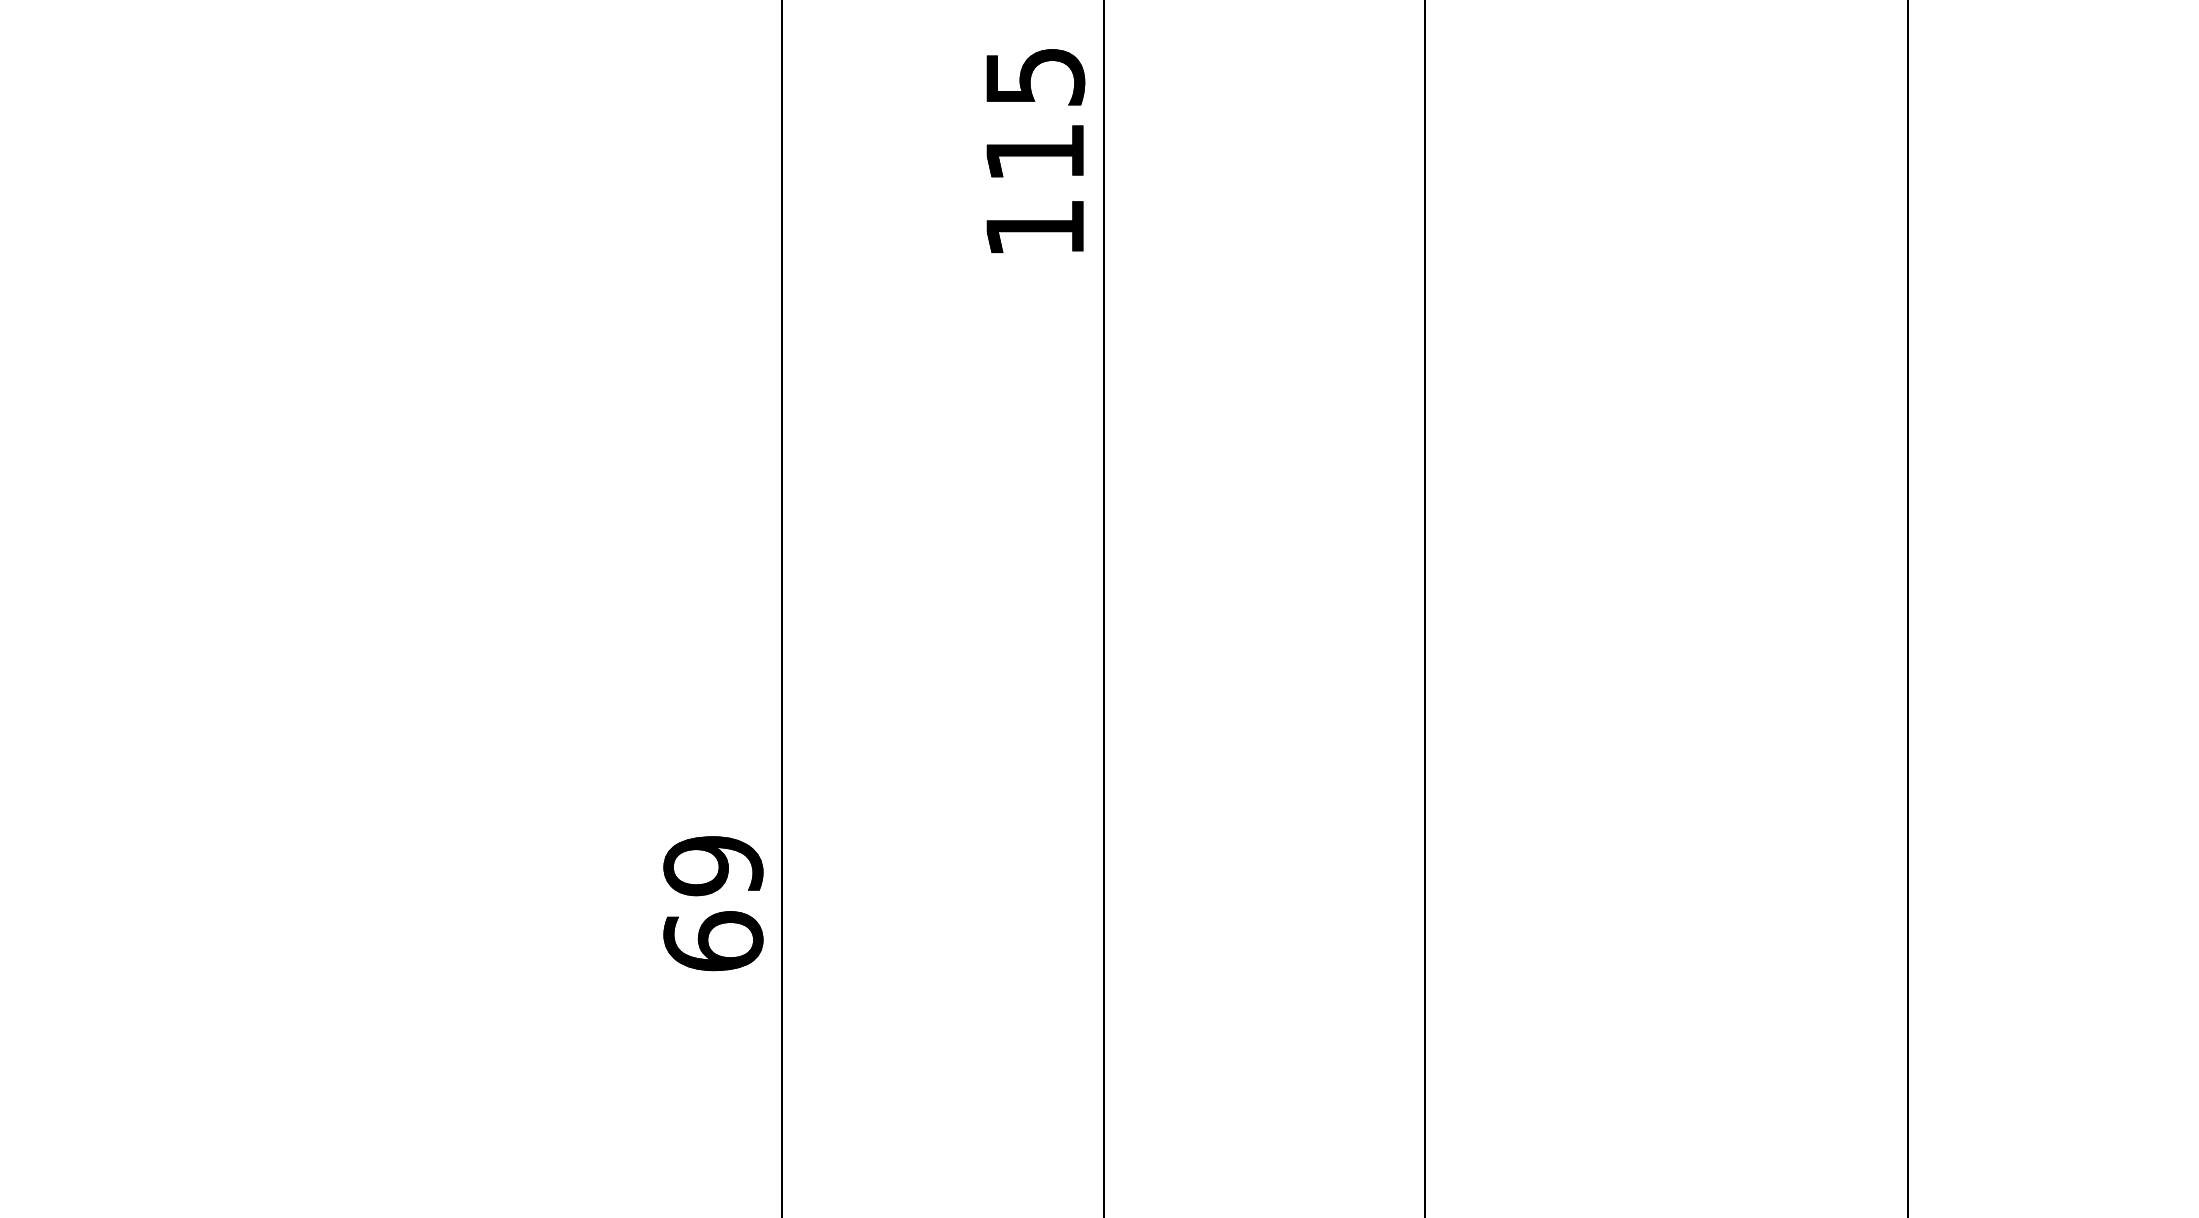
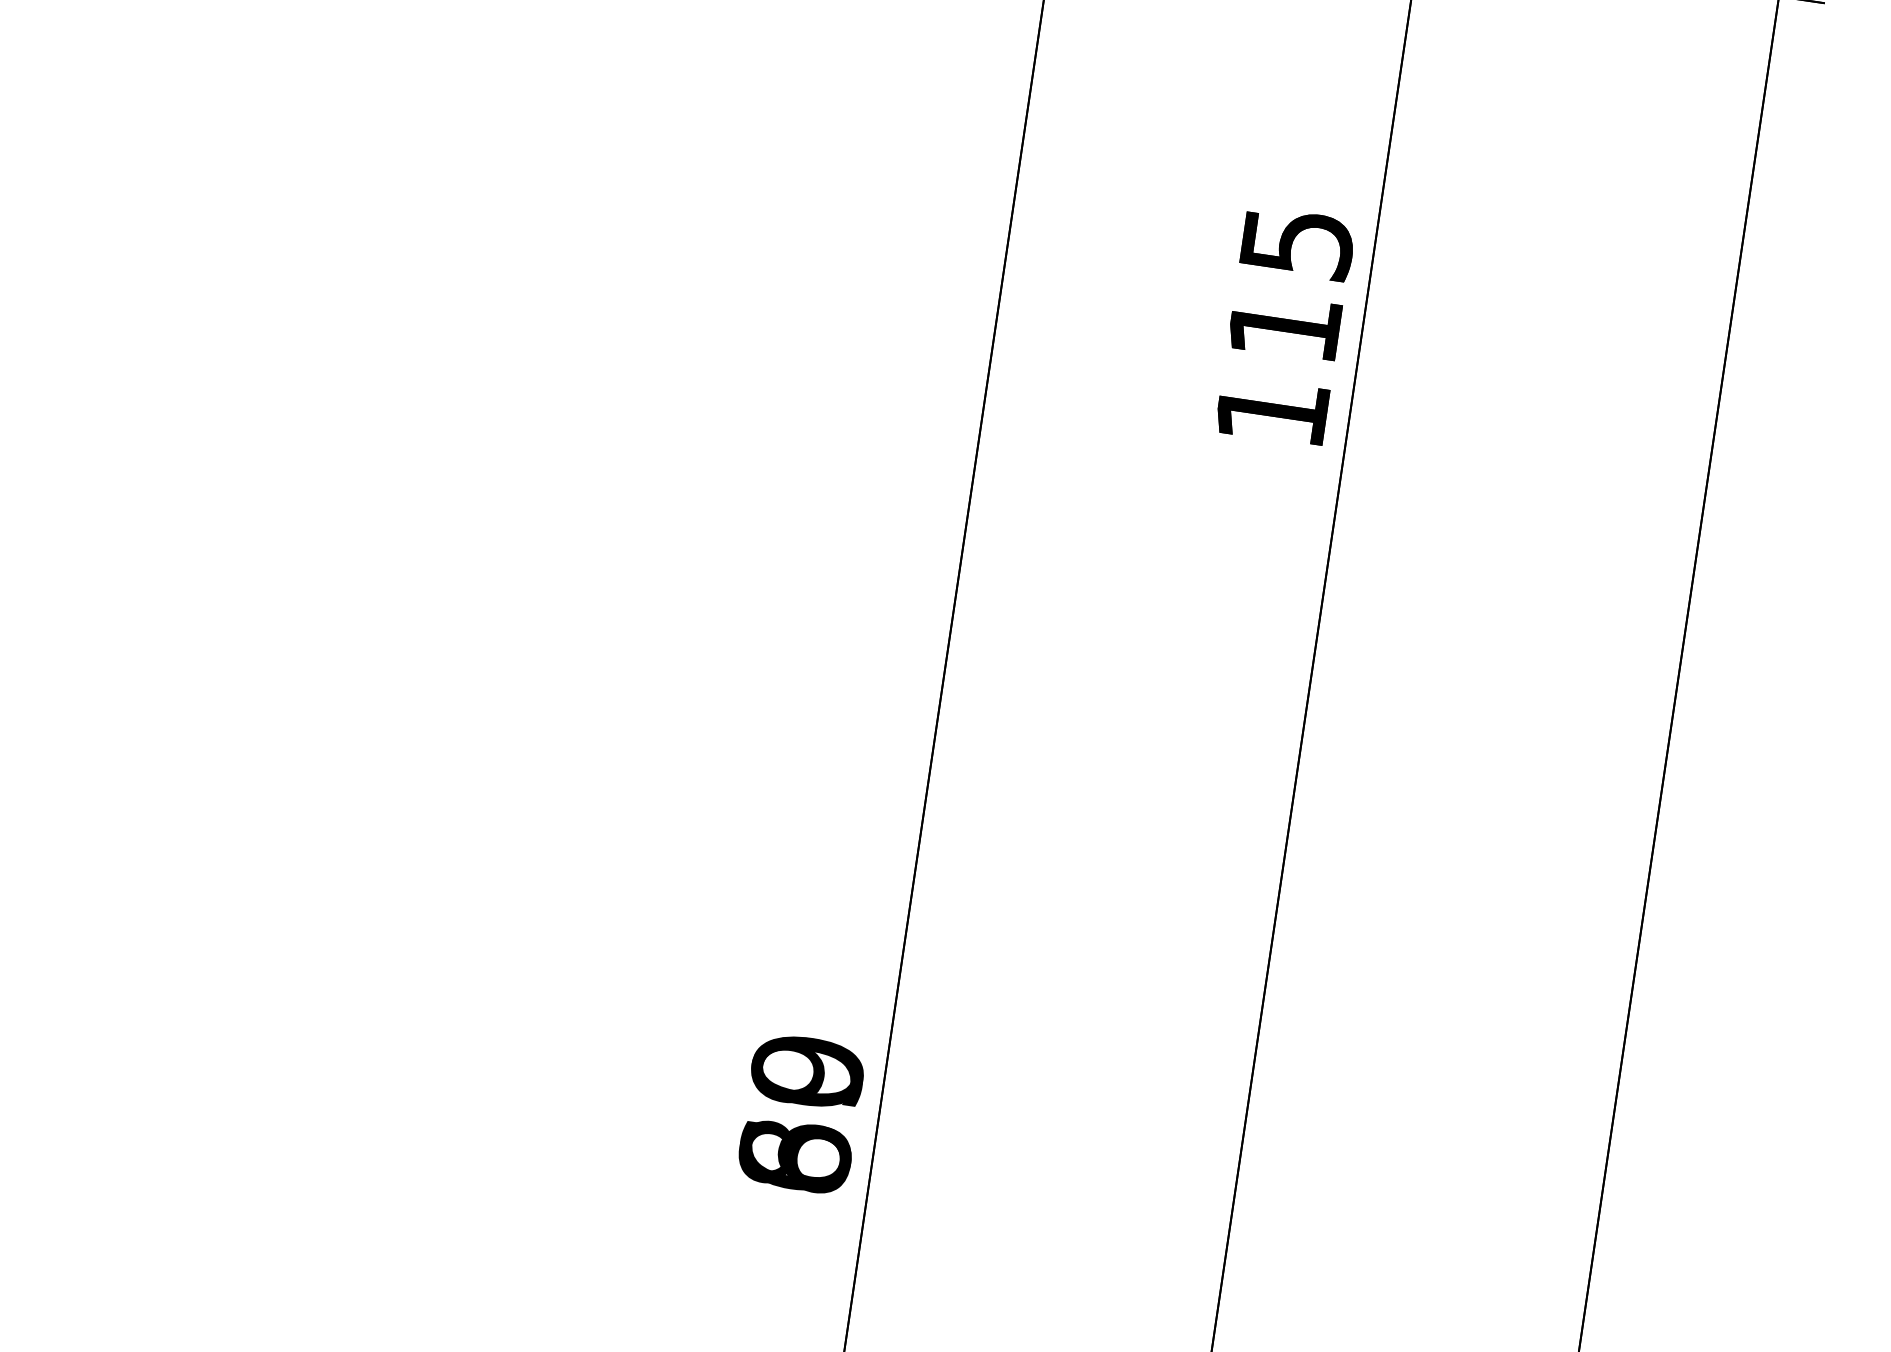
text: (713, 903) -> (801, 1113), 69 -> 80

